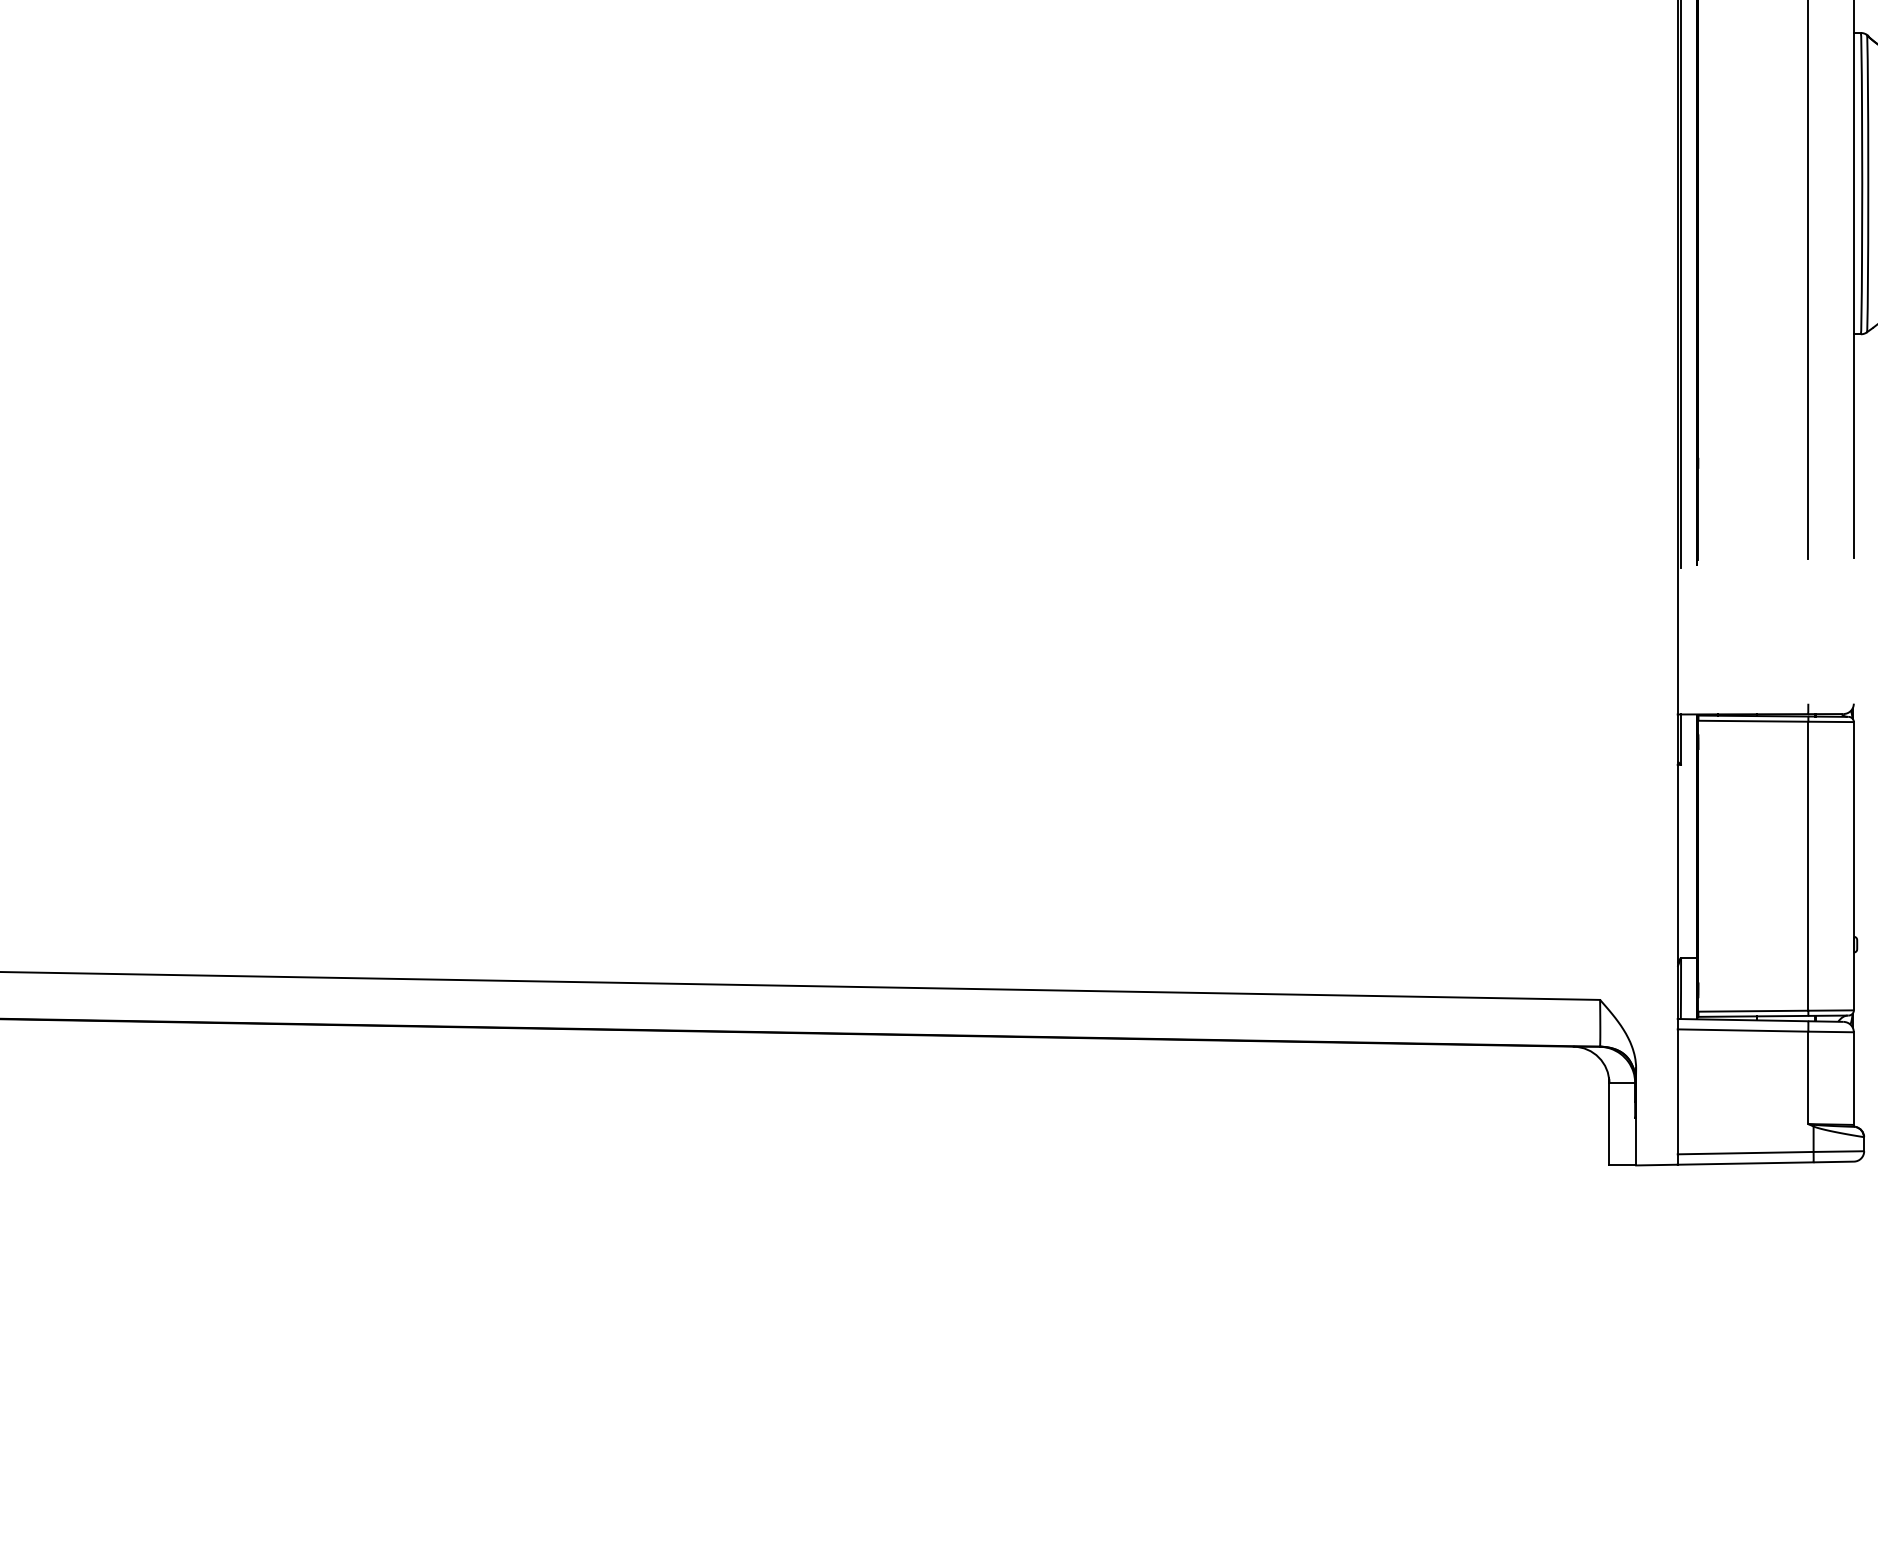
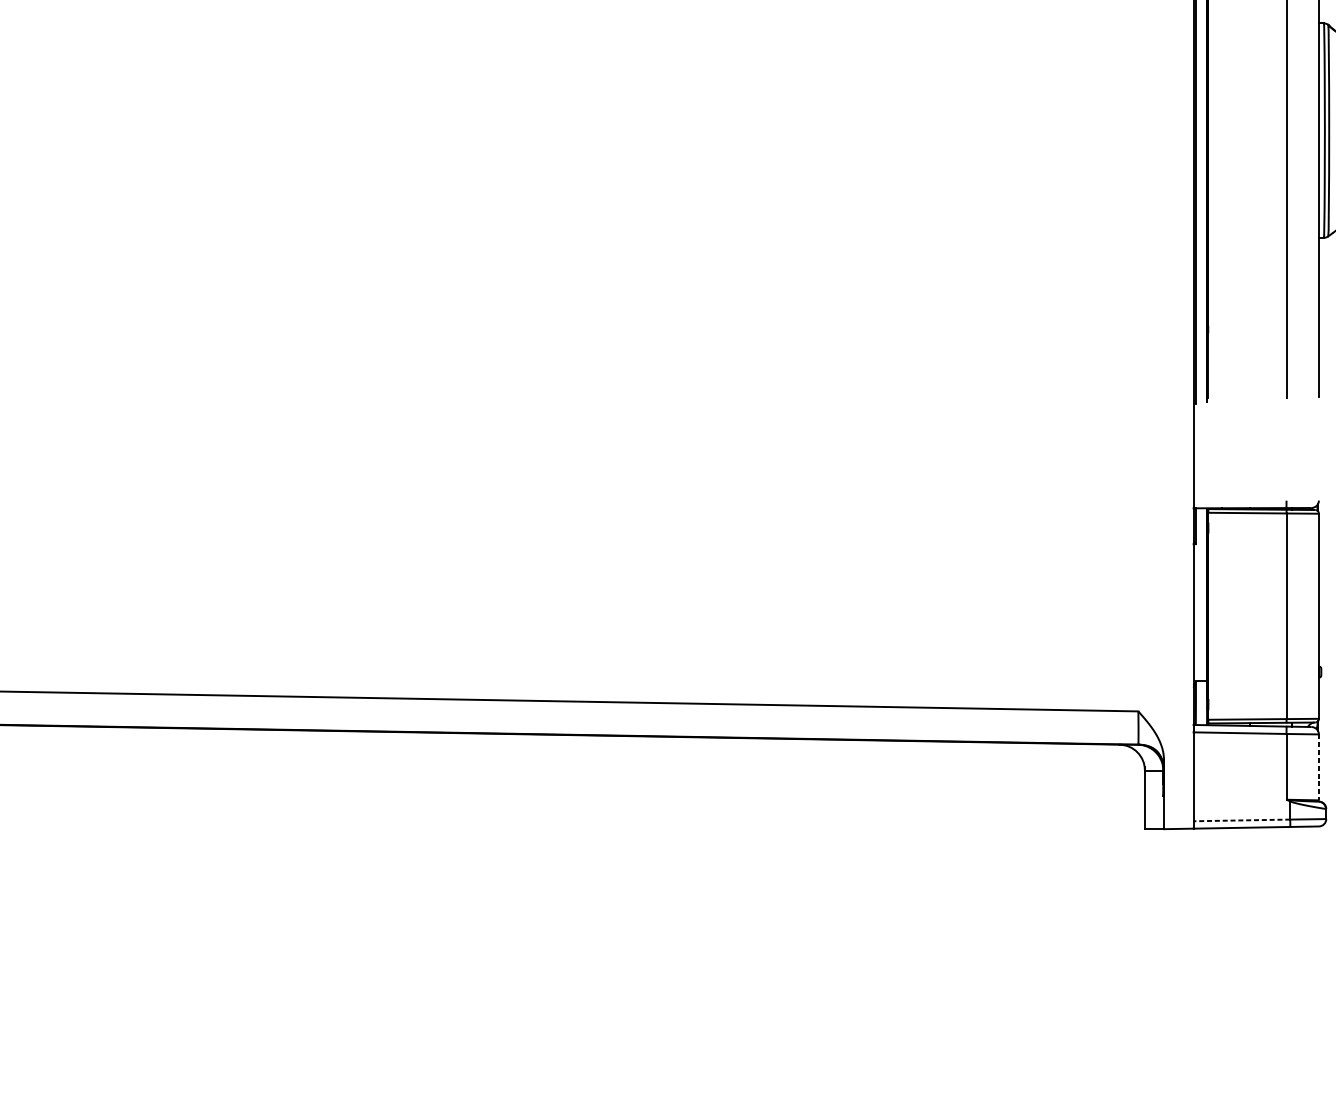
line: (1853, 1079) -> (1318, 768), solid -> dashed
line: (1745, 1153) -> (1241, 820), solid -> dashed

